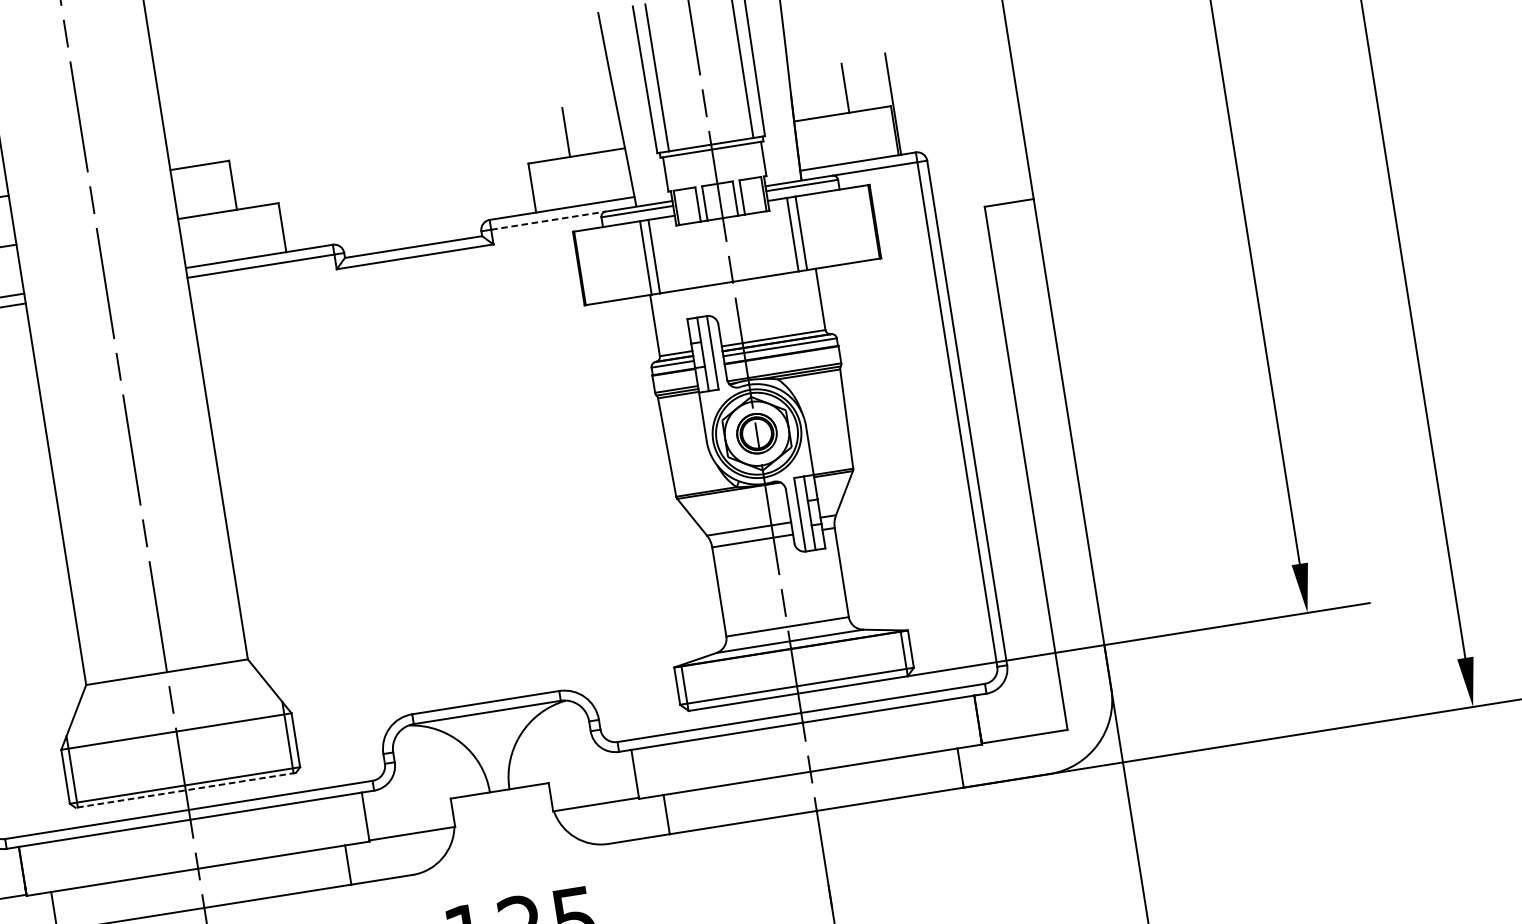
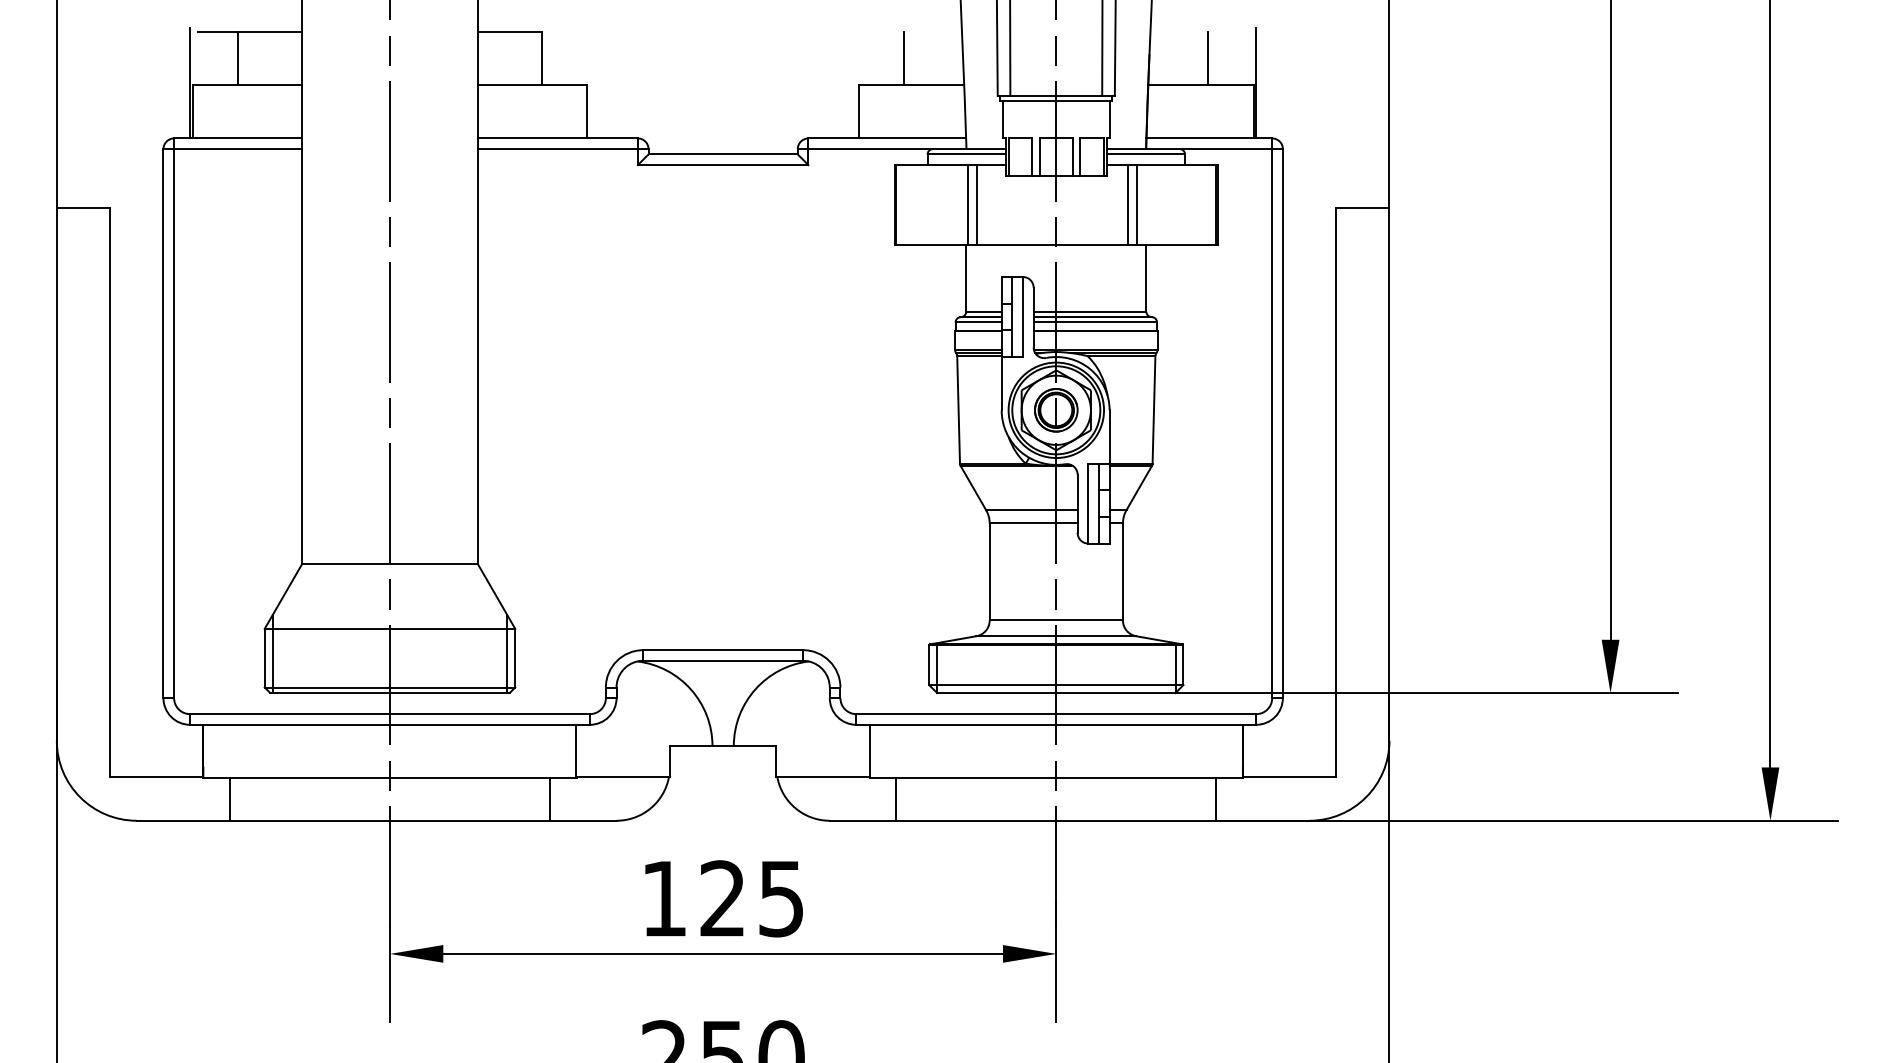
line: (549, 220) -> (871, 149), dashed -> solid
line: (186, 789) -> (390, 692), dashed -> solid

